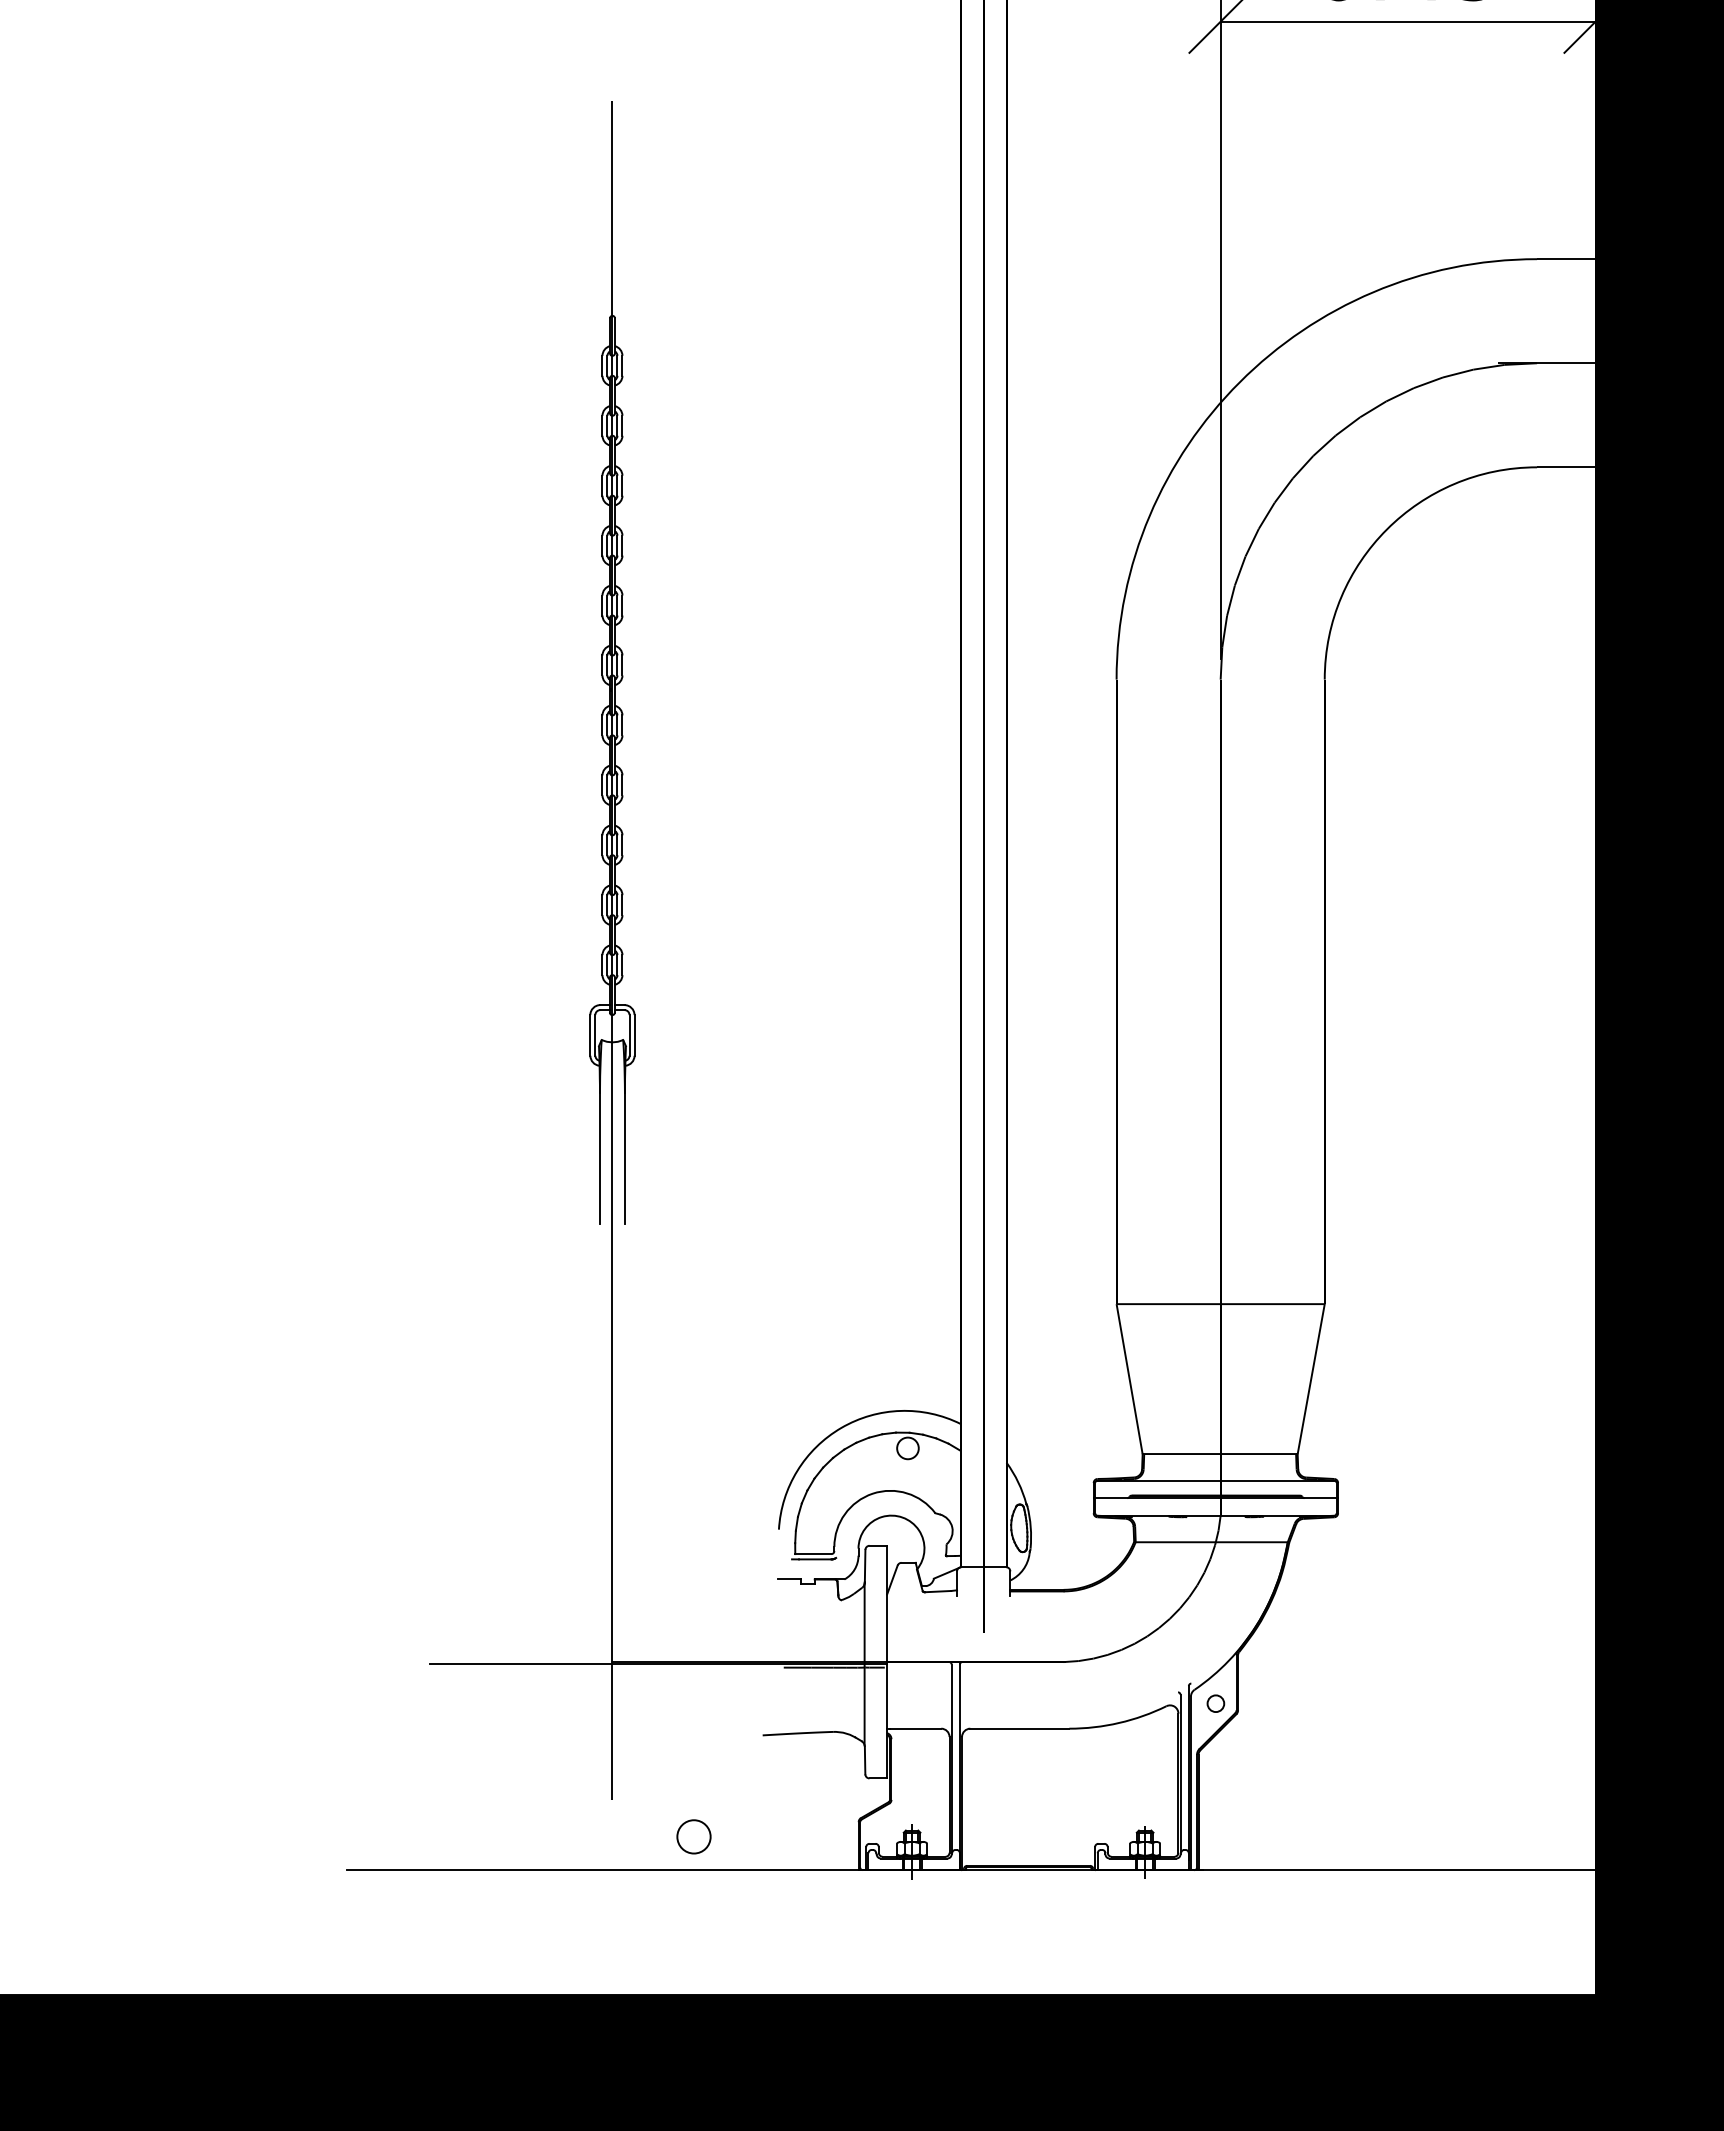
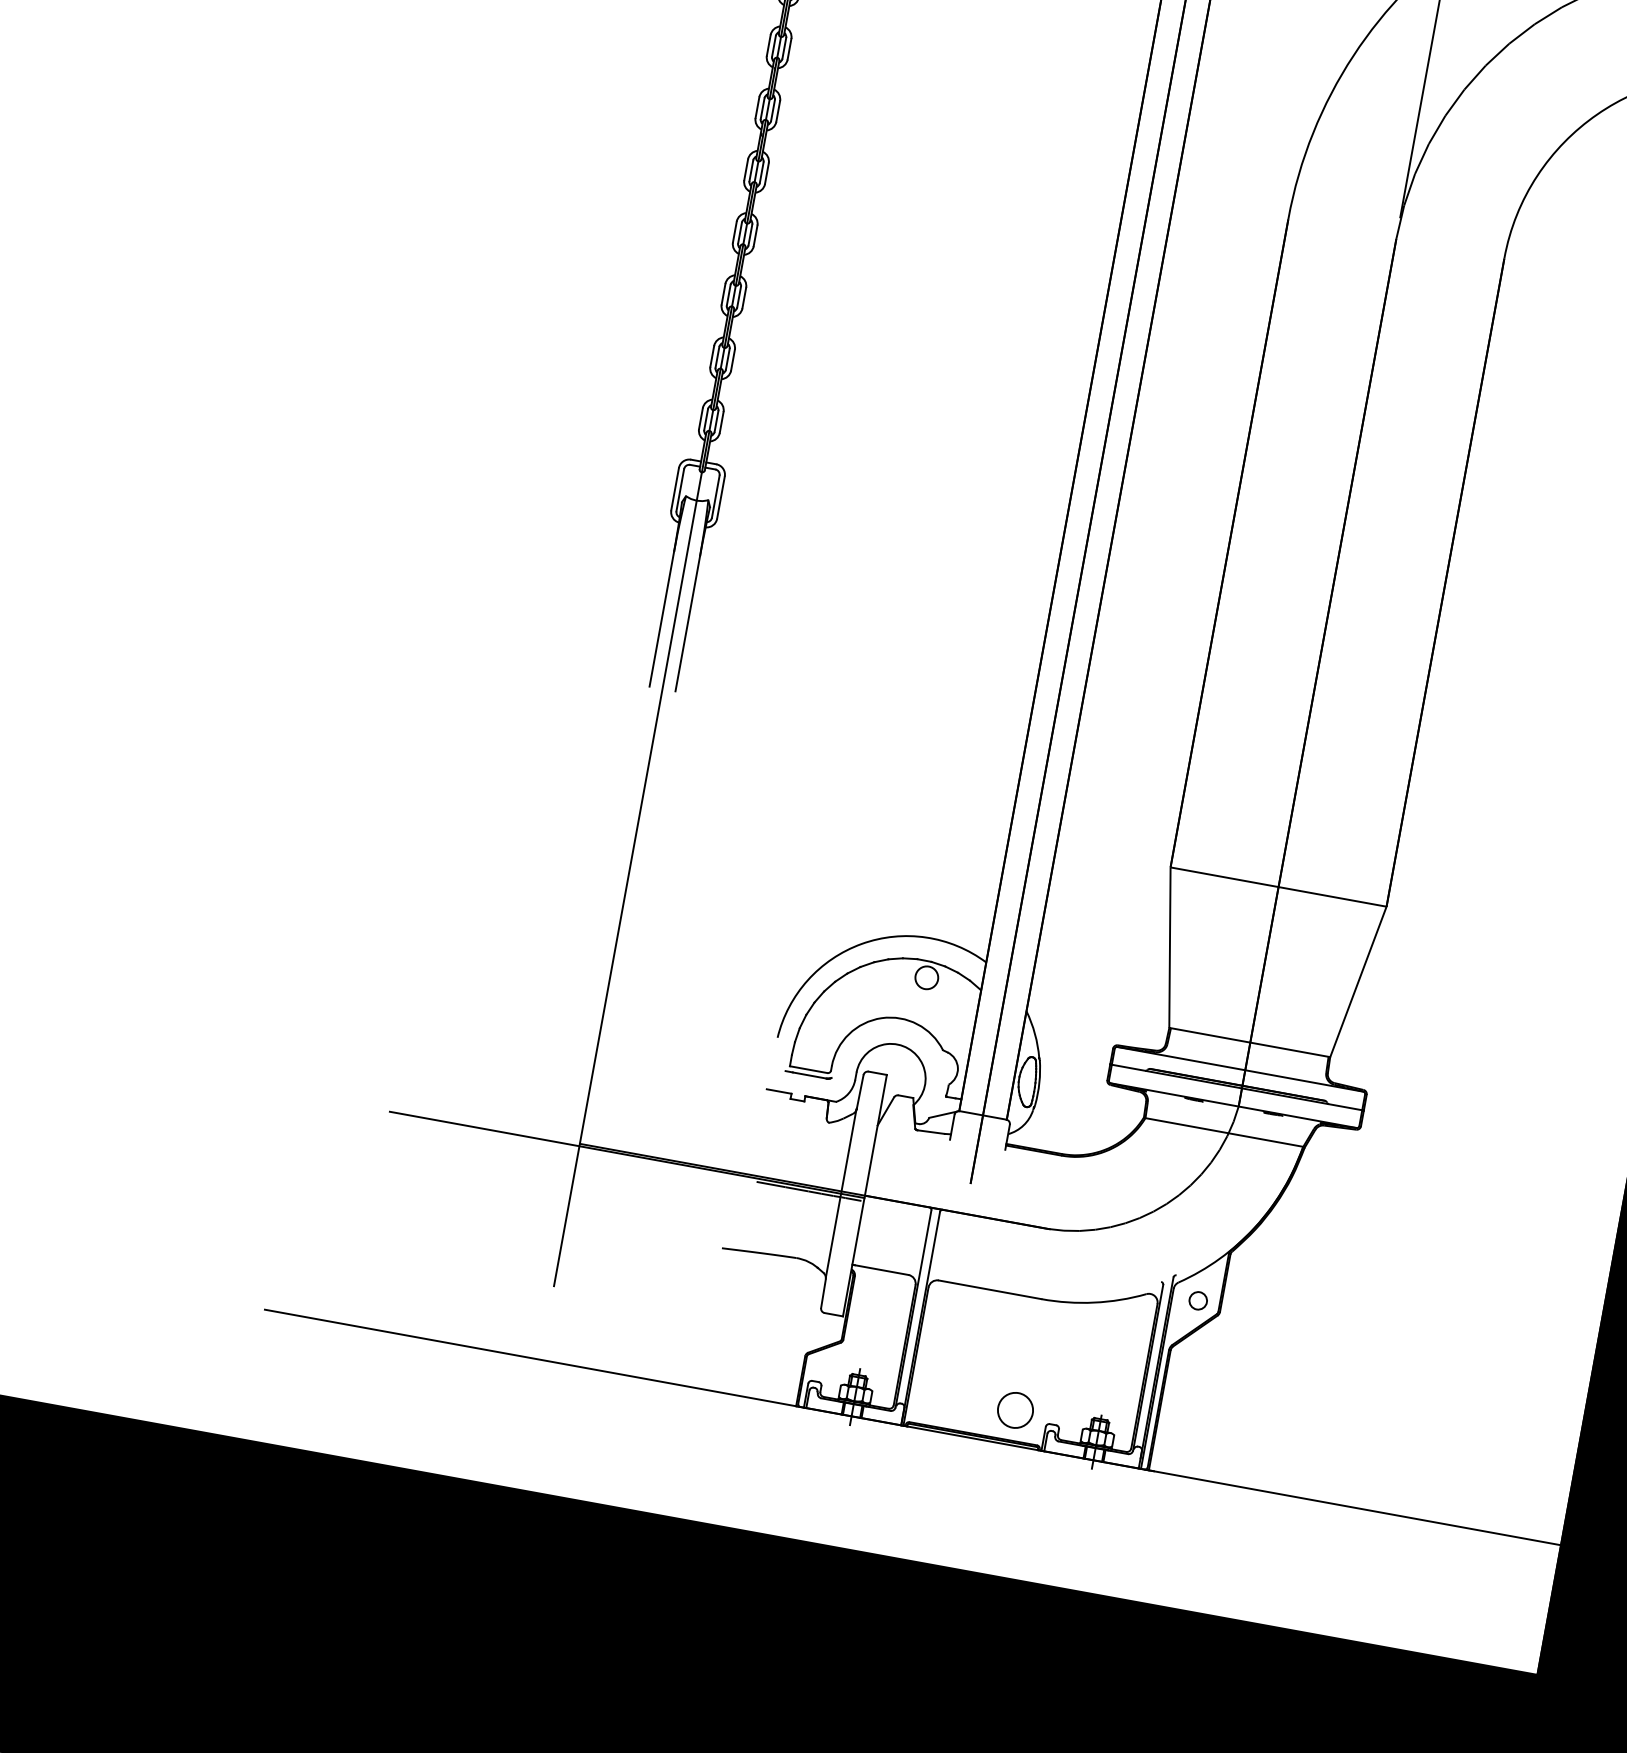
circle: (693, 1836) -> (1015, 1409), moved

